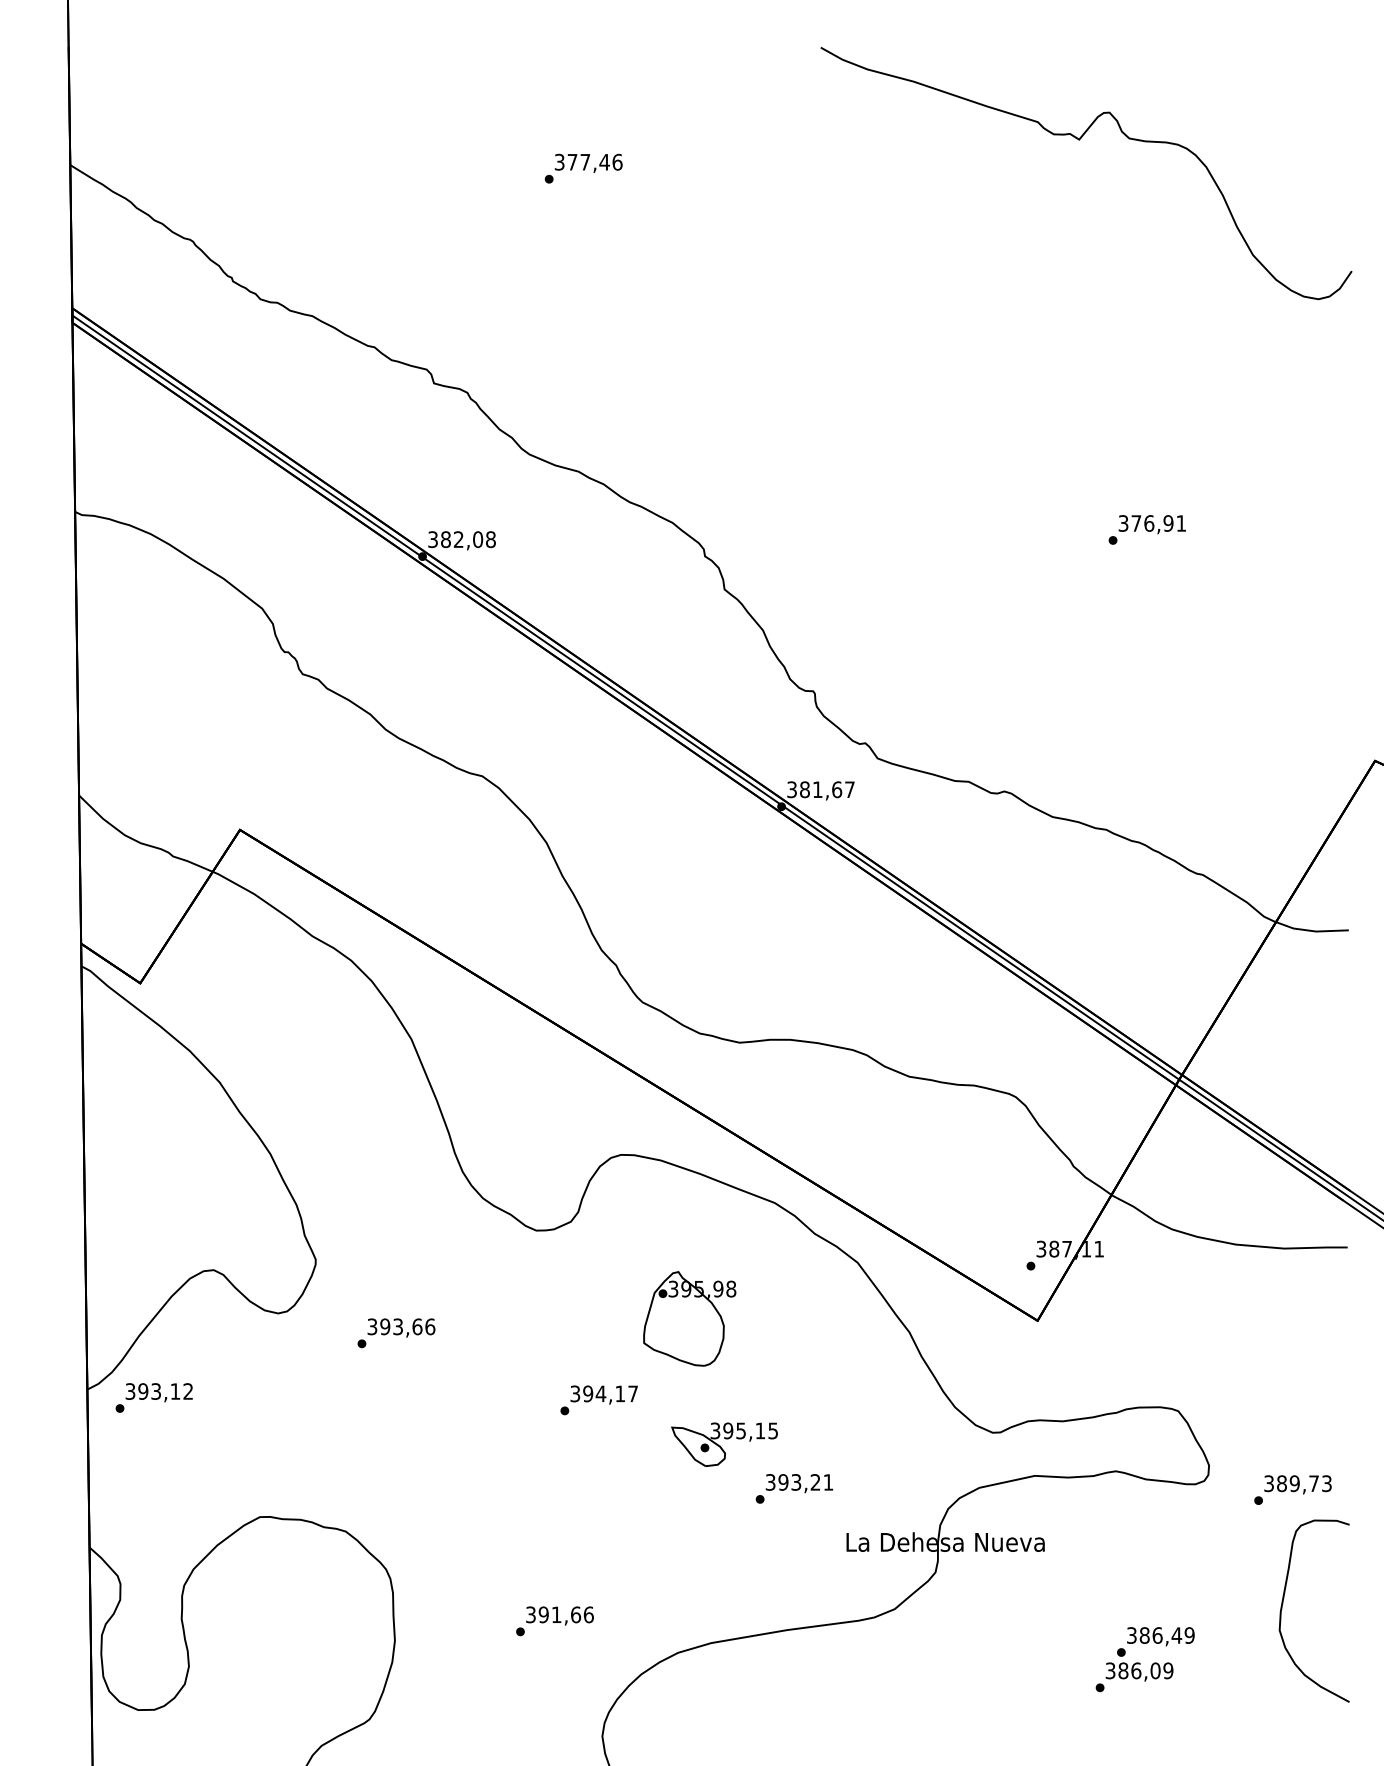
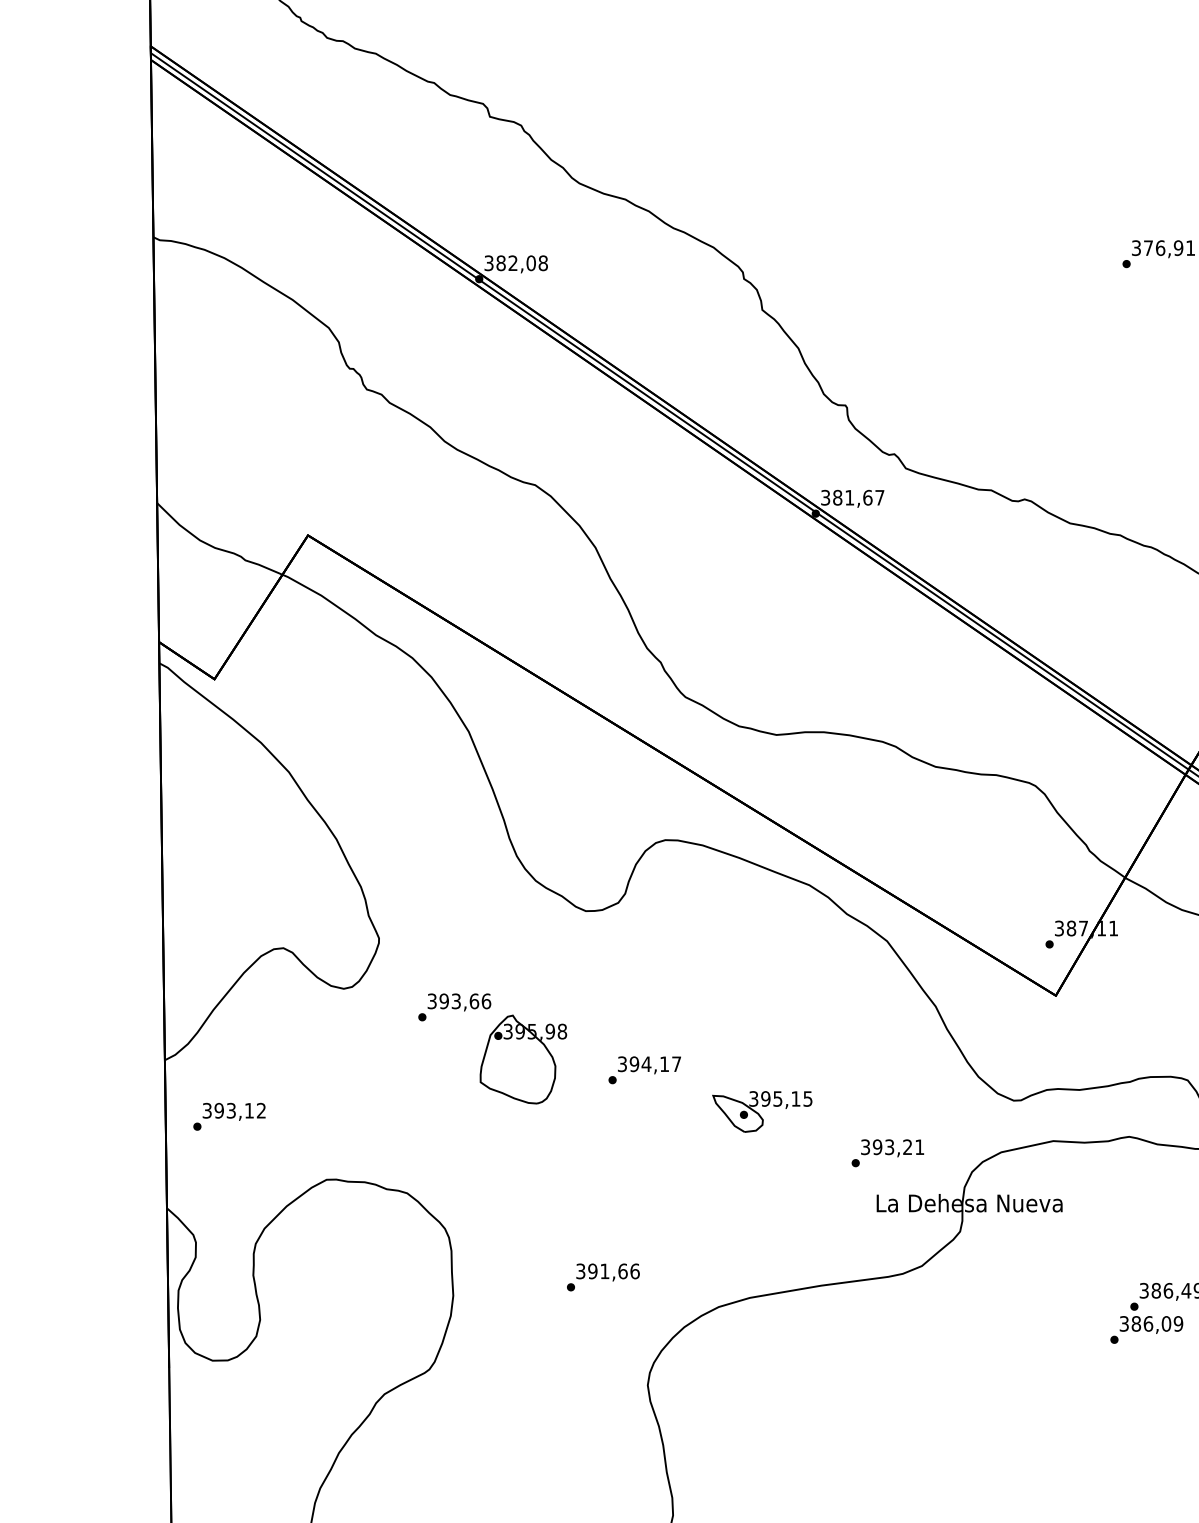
part: (689, 1318) -> (523, 1059), moved
text: (153, 1397) -> (228, 1116), moved
text: (793, 1488) -> (886, 1152), moved

